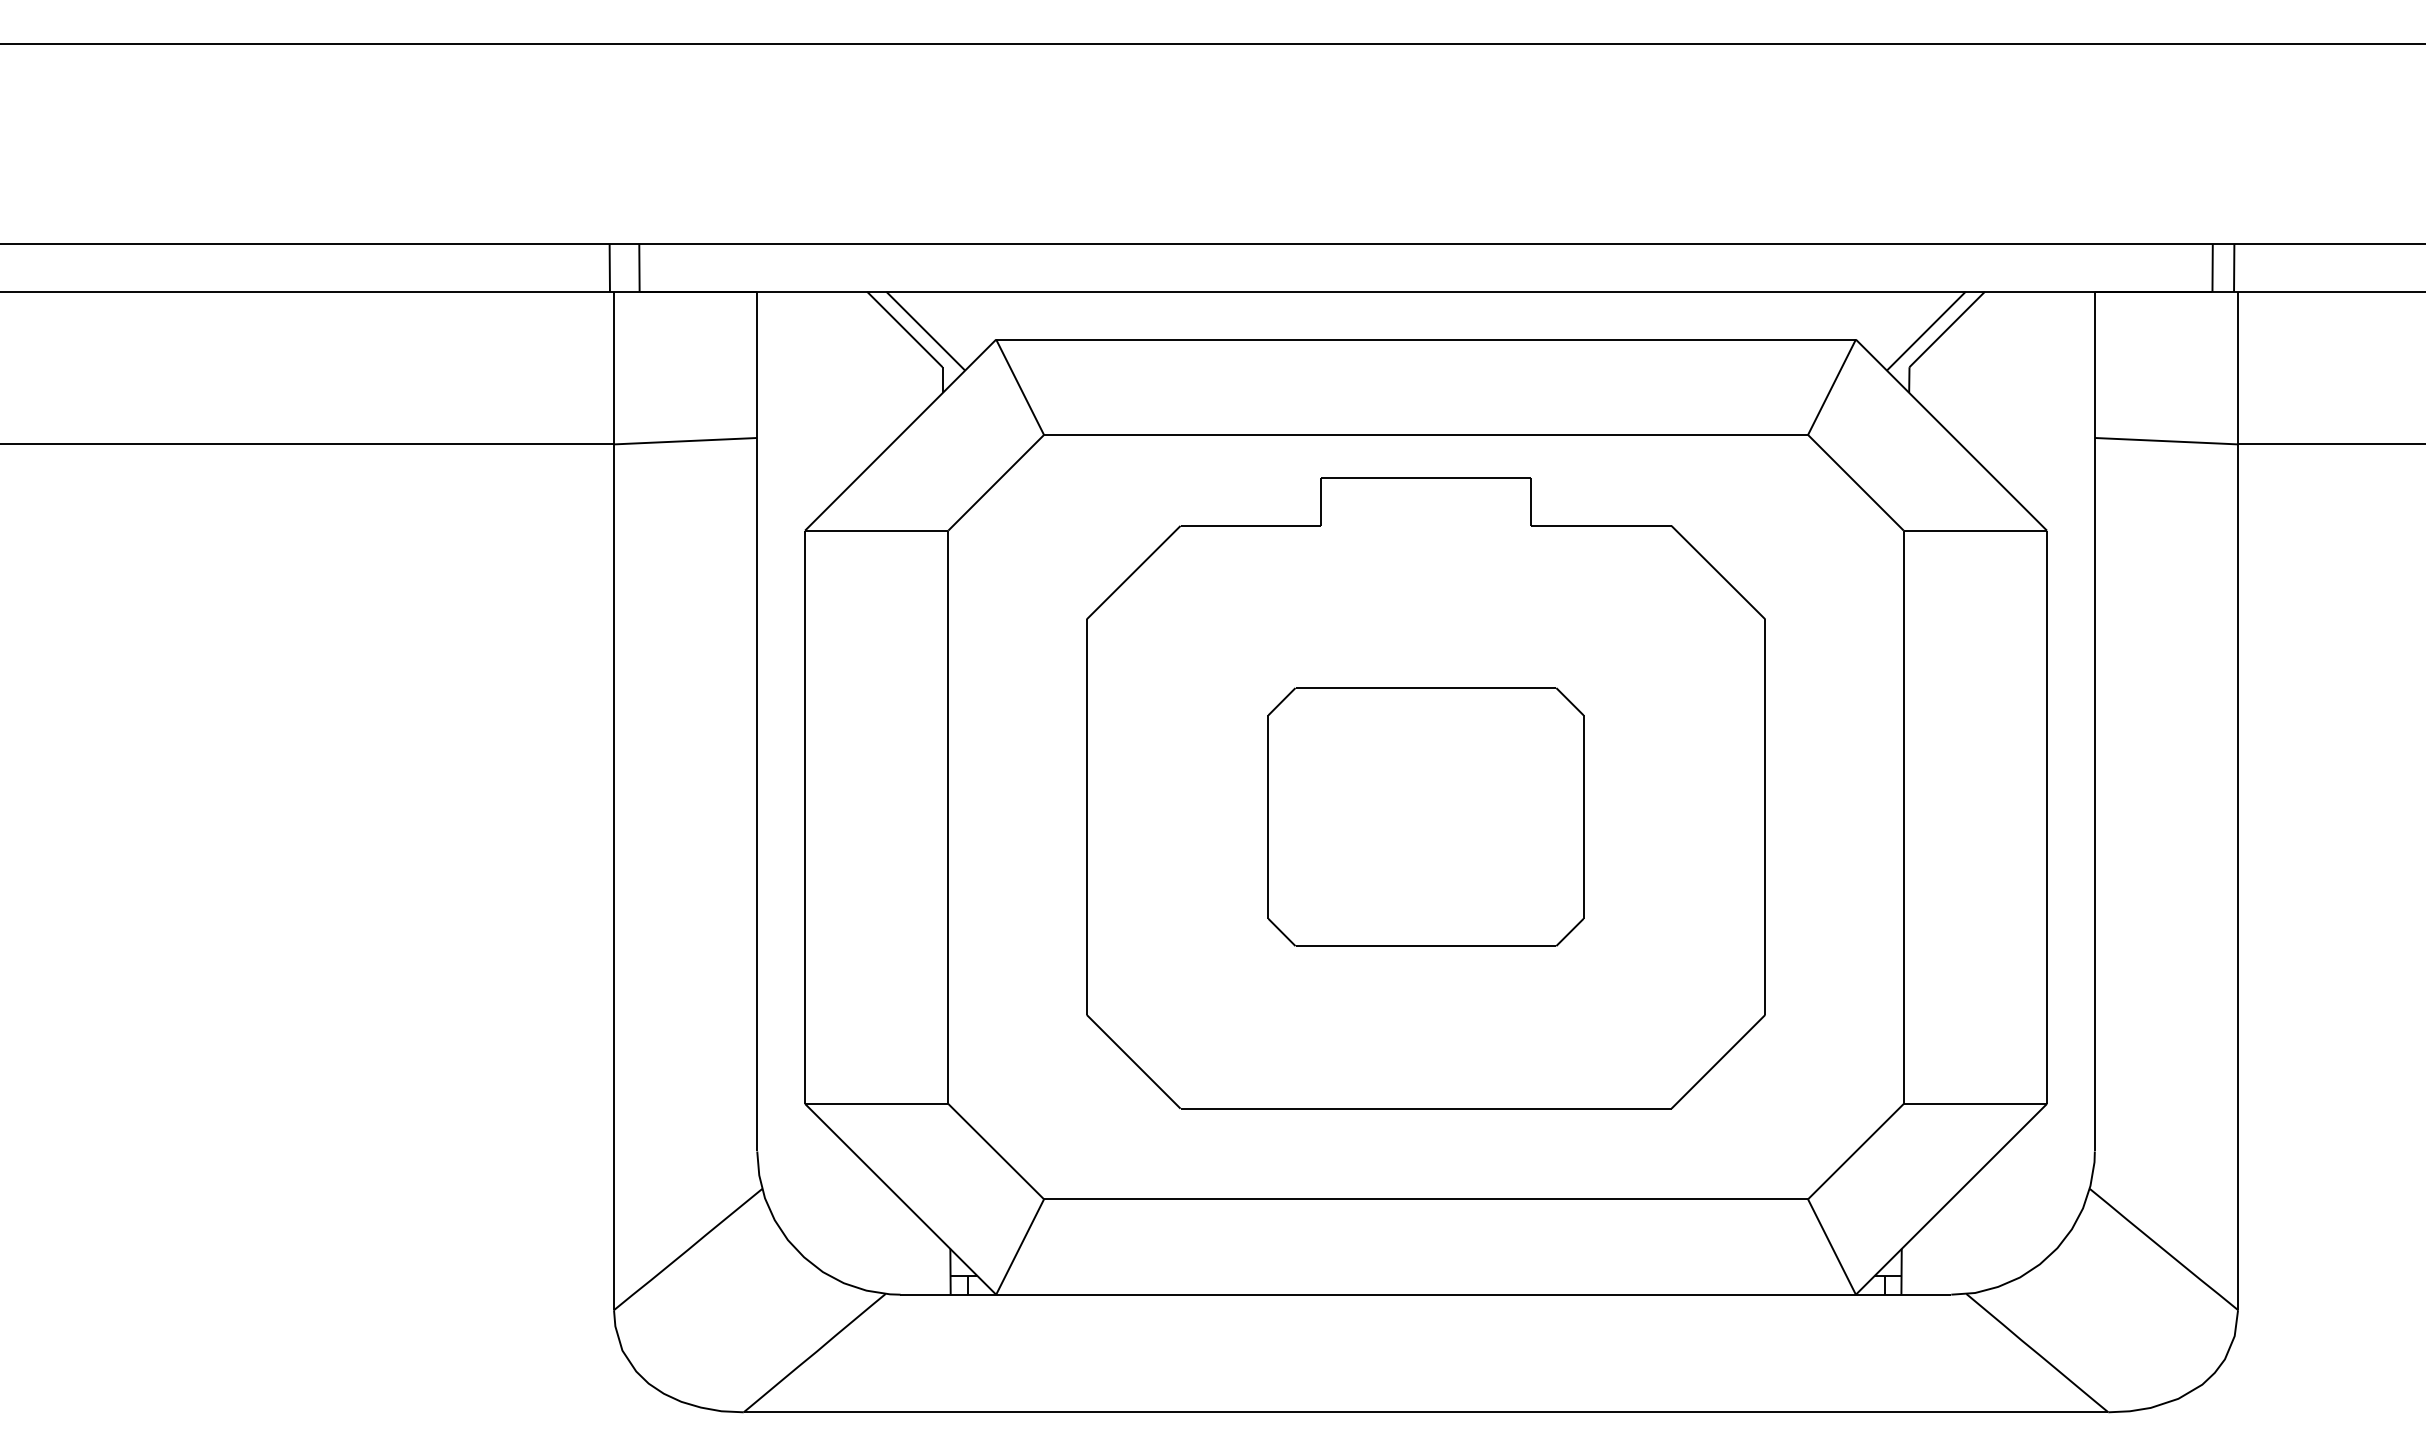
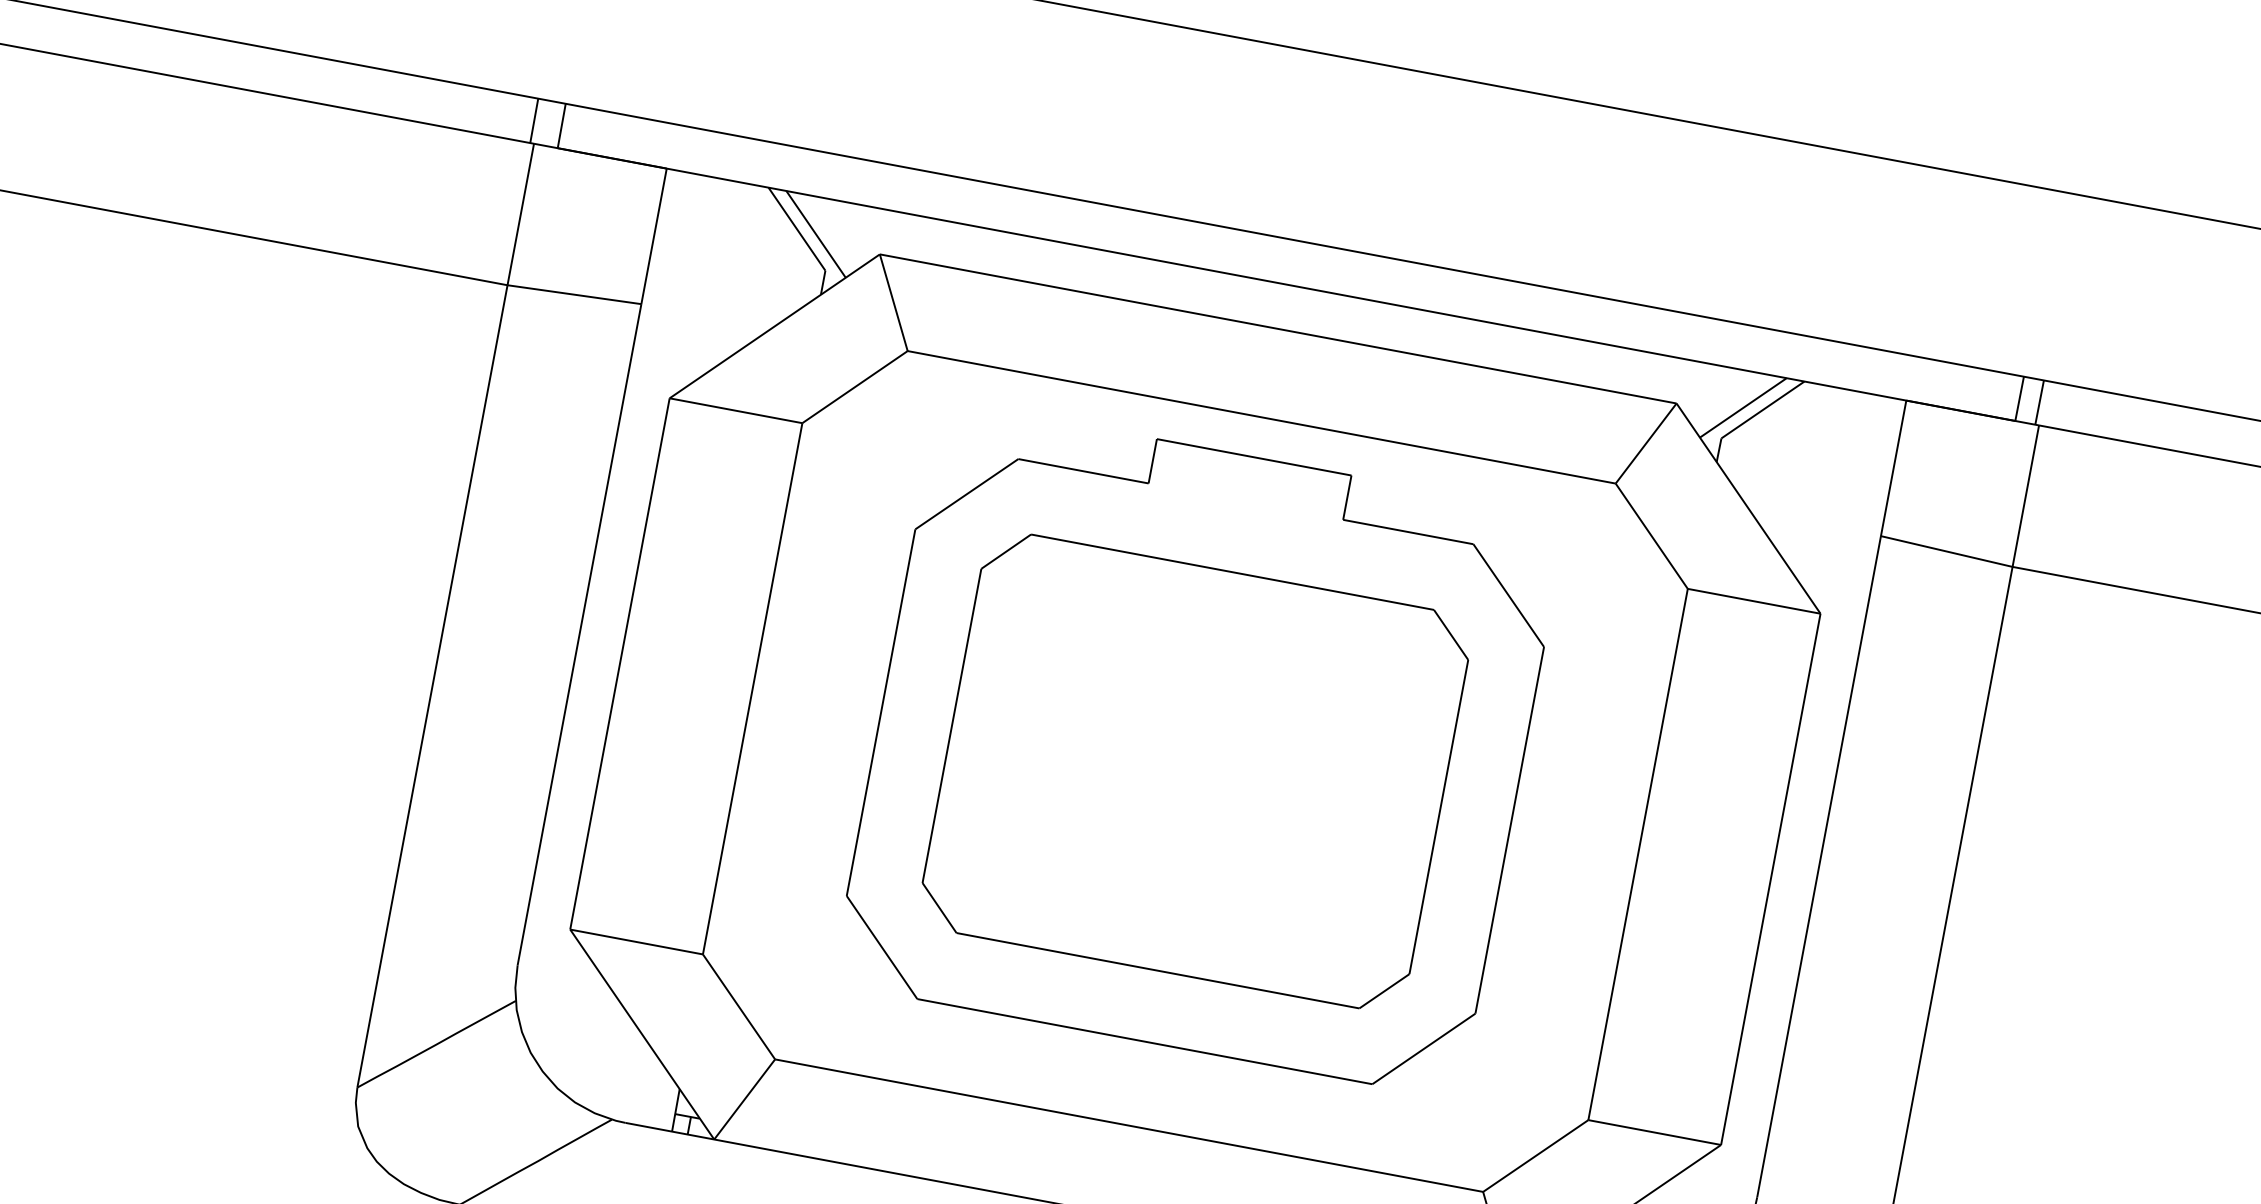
part: (1425, 816) -> (1195, 770), size x1.67

